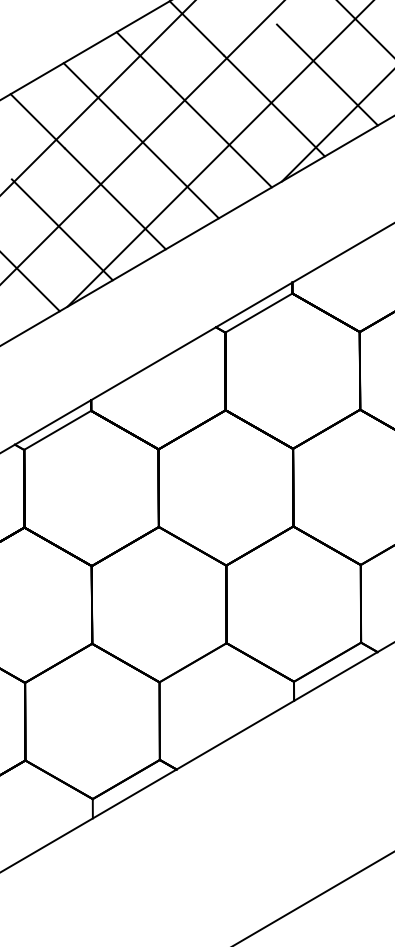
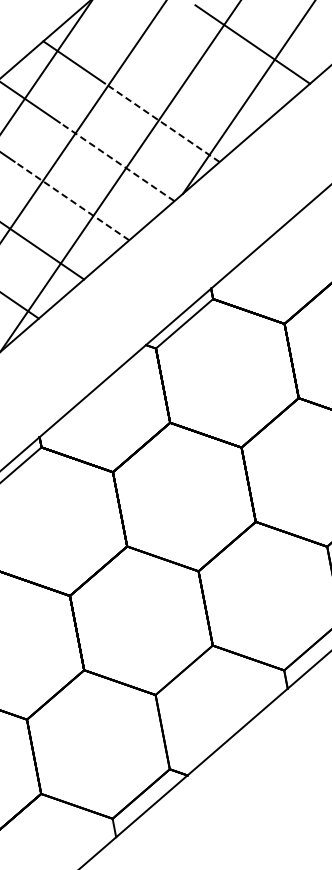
line: (327, 74) -> (207, 83), removed
line: (274, 105) -> (162, 122), solid -> dashed
line: (221, 136) -> (117, 161), solid -> dashed
line: (168, 167) -> (71, 200), solid -> dashed

